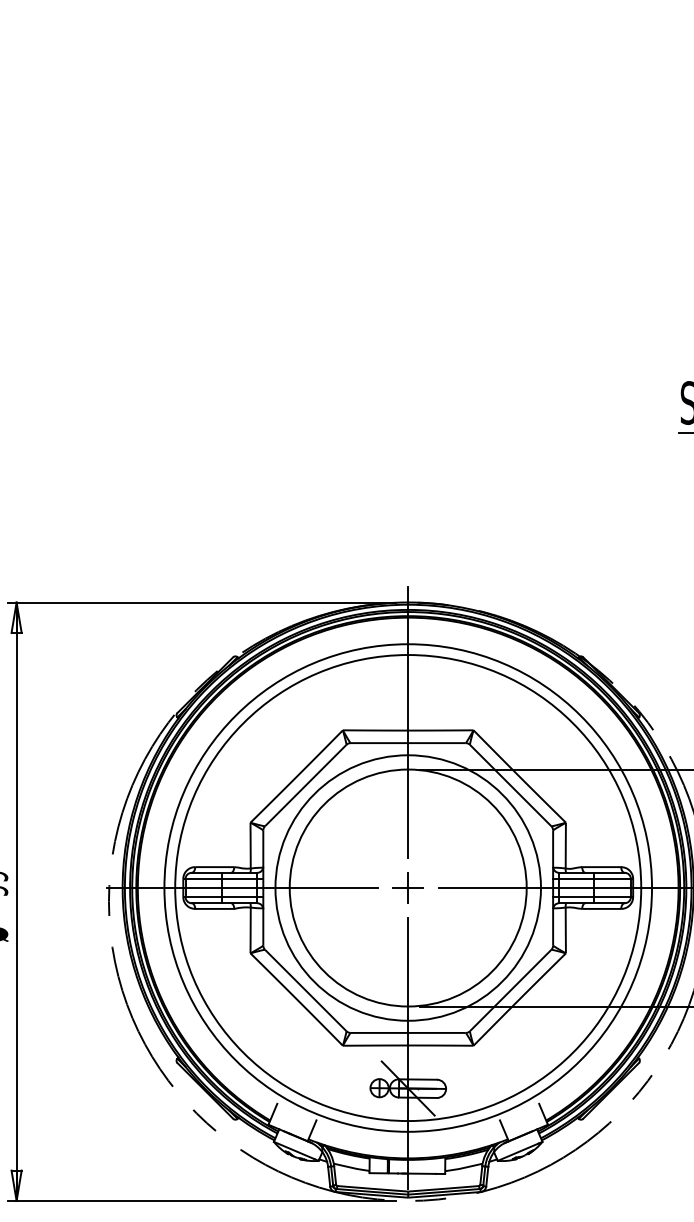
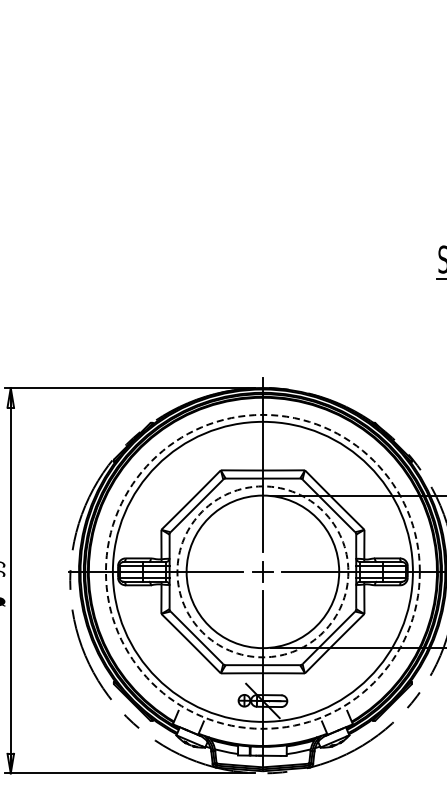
circle: (407, 887) -> (262, 571), solid -> dashed
circle: (407, 887) -> (262, 571), solid -> dashed

